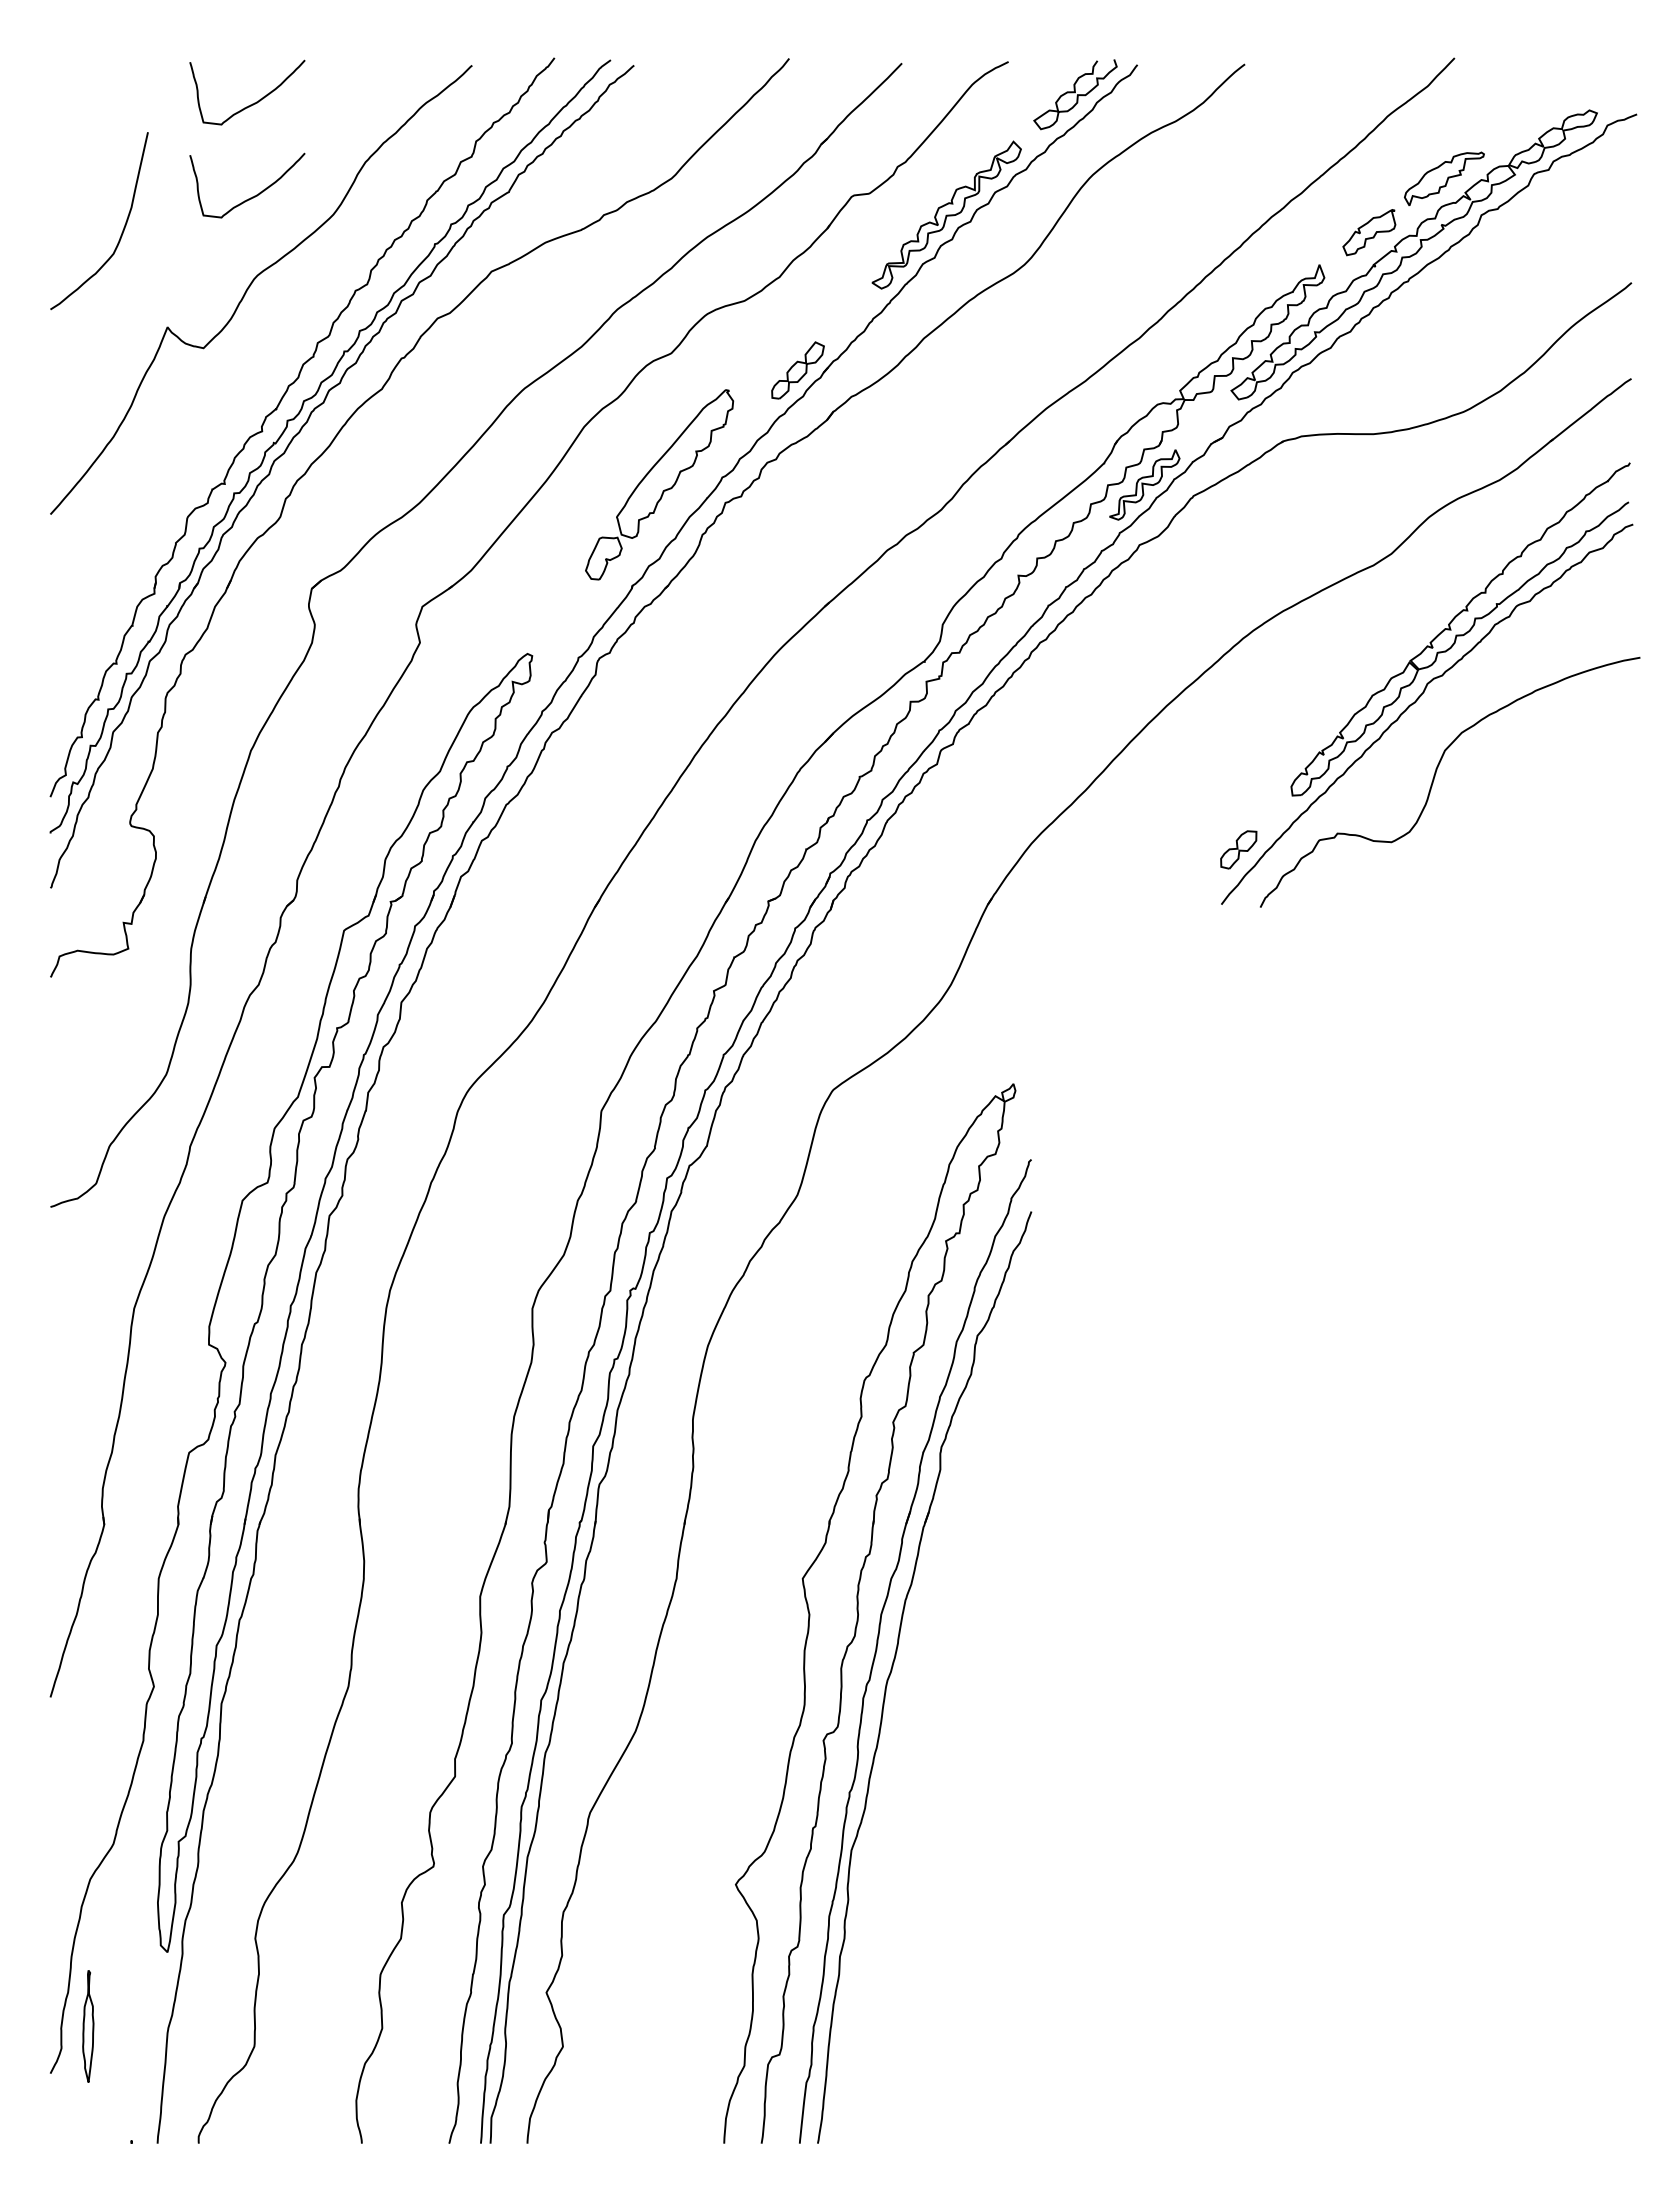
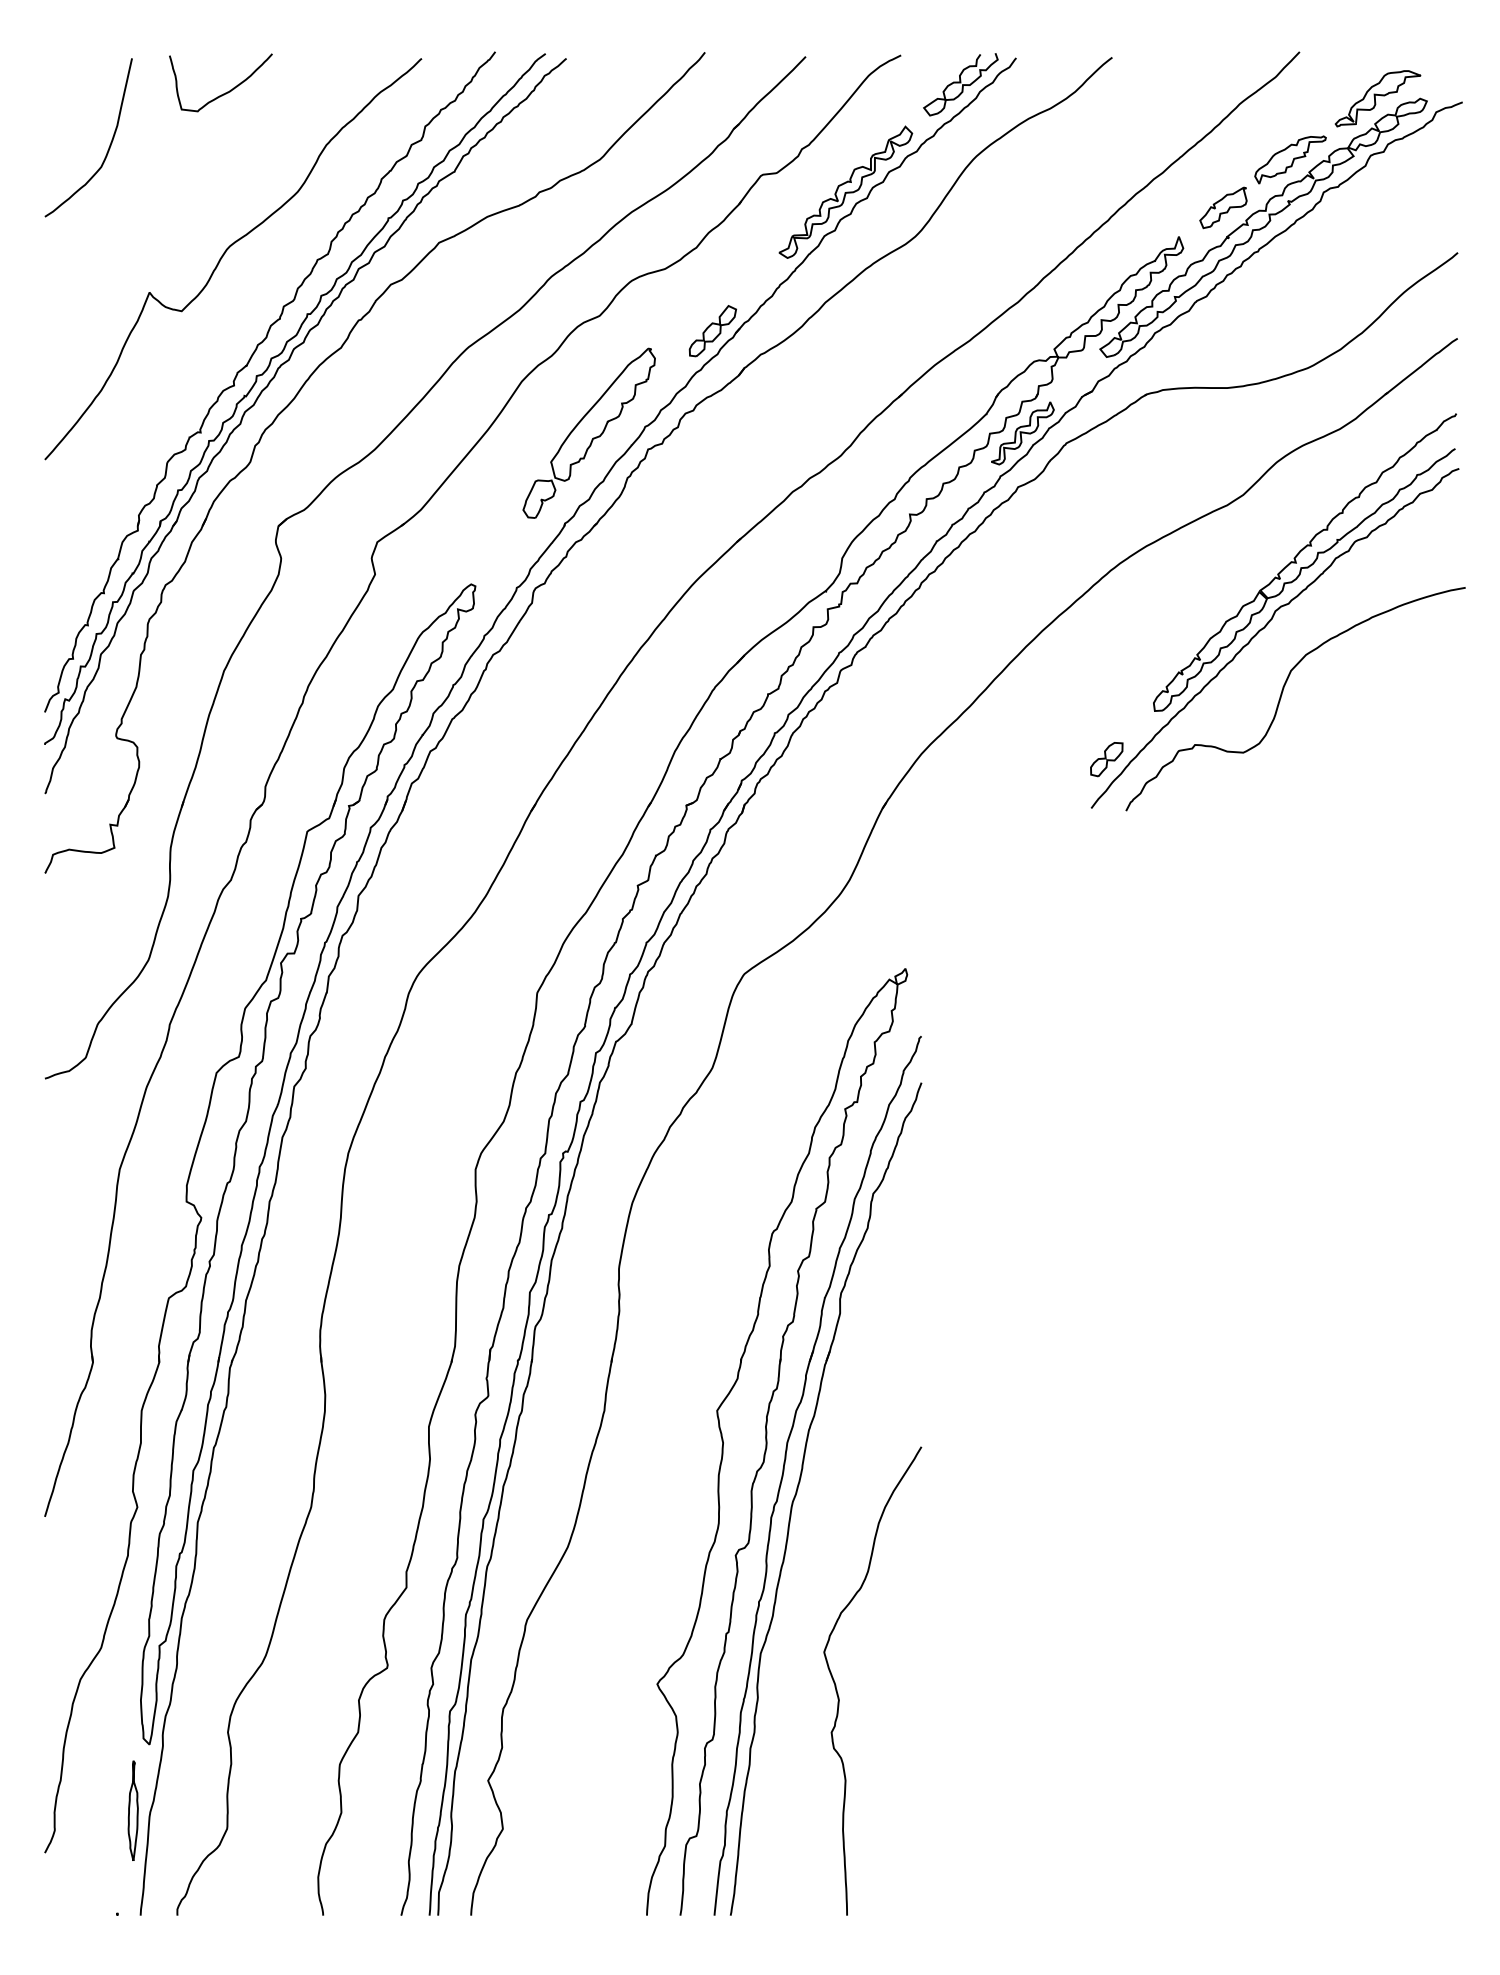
part: (1542, 110) -> (1378, 98), added
curve: (252, 196) -> (225, 175), removed
curve: (121, 232) -> (108, 147), moved
curve: (937, 1891) -> (837, 1690), added
part: (88, 2026) -> (133, 1810), moved

